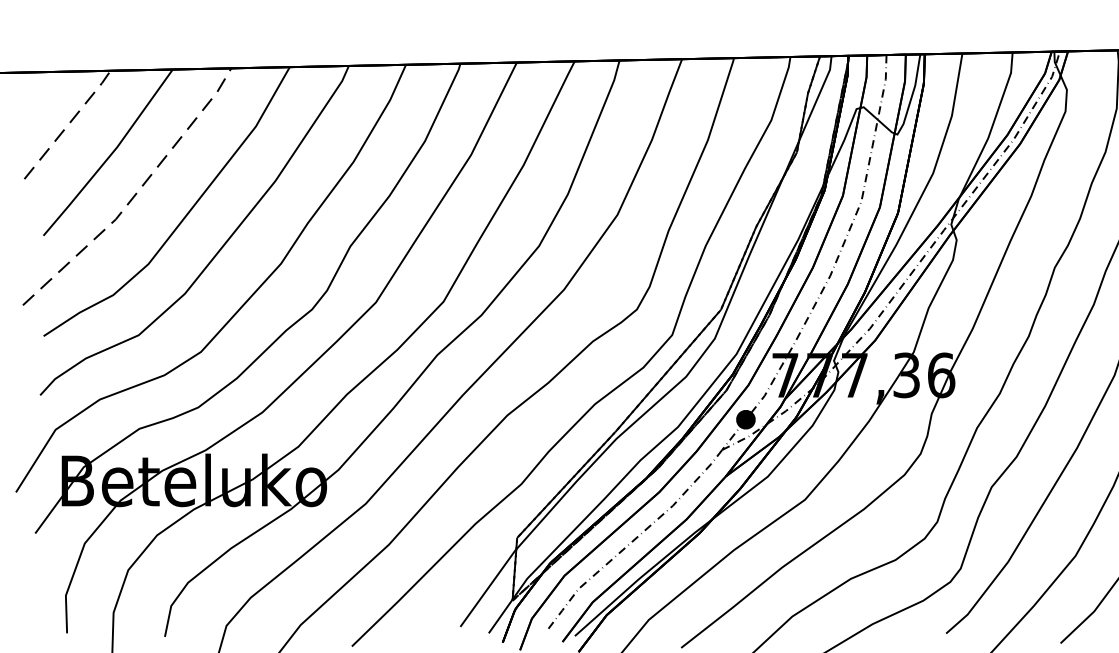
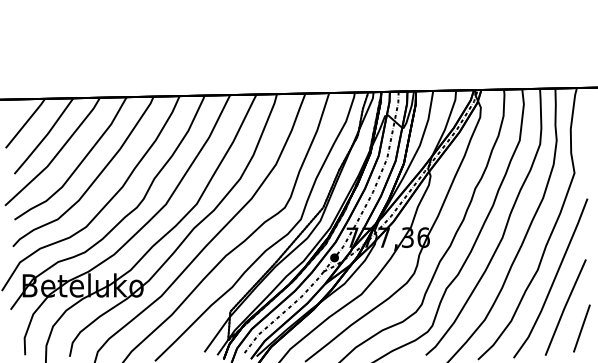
line: (69, 122) -> (26, 122), dashed -> solid
line: (135, 192) -> (56, 154), dashed -> solid

